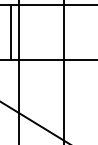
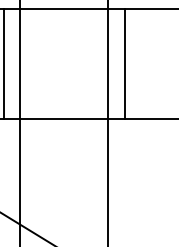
line: (71, 31) -> (123, 62), added

